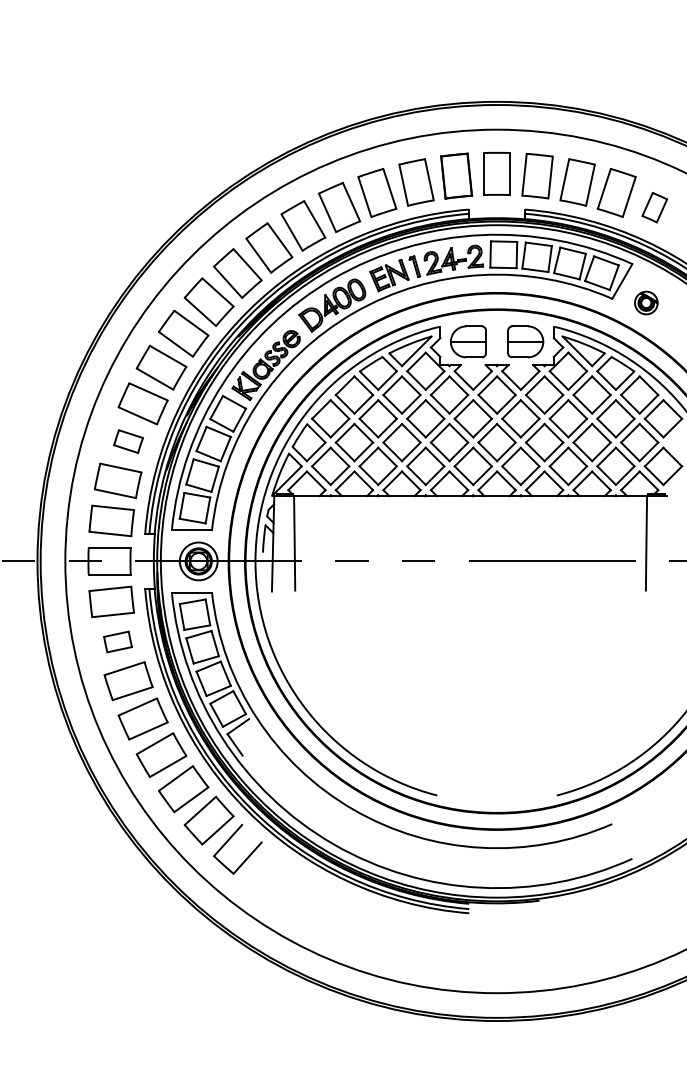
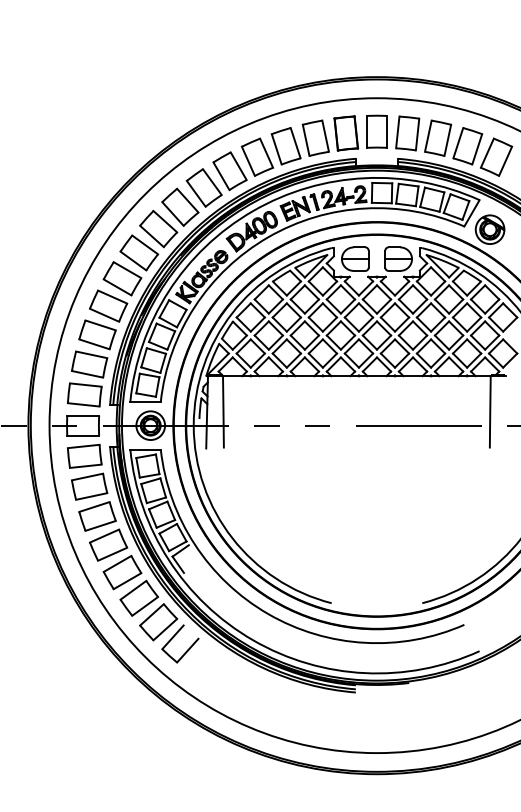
part: (654, 207) -> (496, 157), size x1.67
part: (646, 302) -> (490, 229), size x1.67
part: (128, 441) -> (97, 334), size x1.67
part: (117, 641) -> (89, 486), size x1.67

